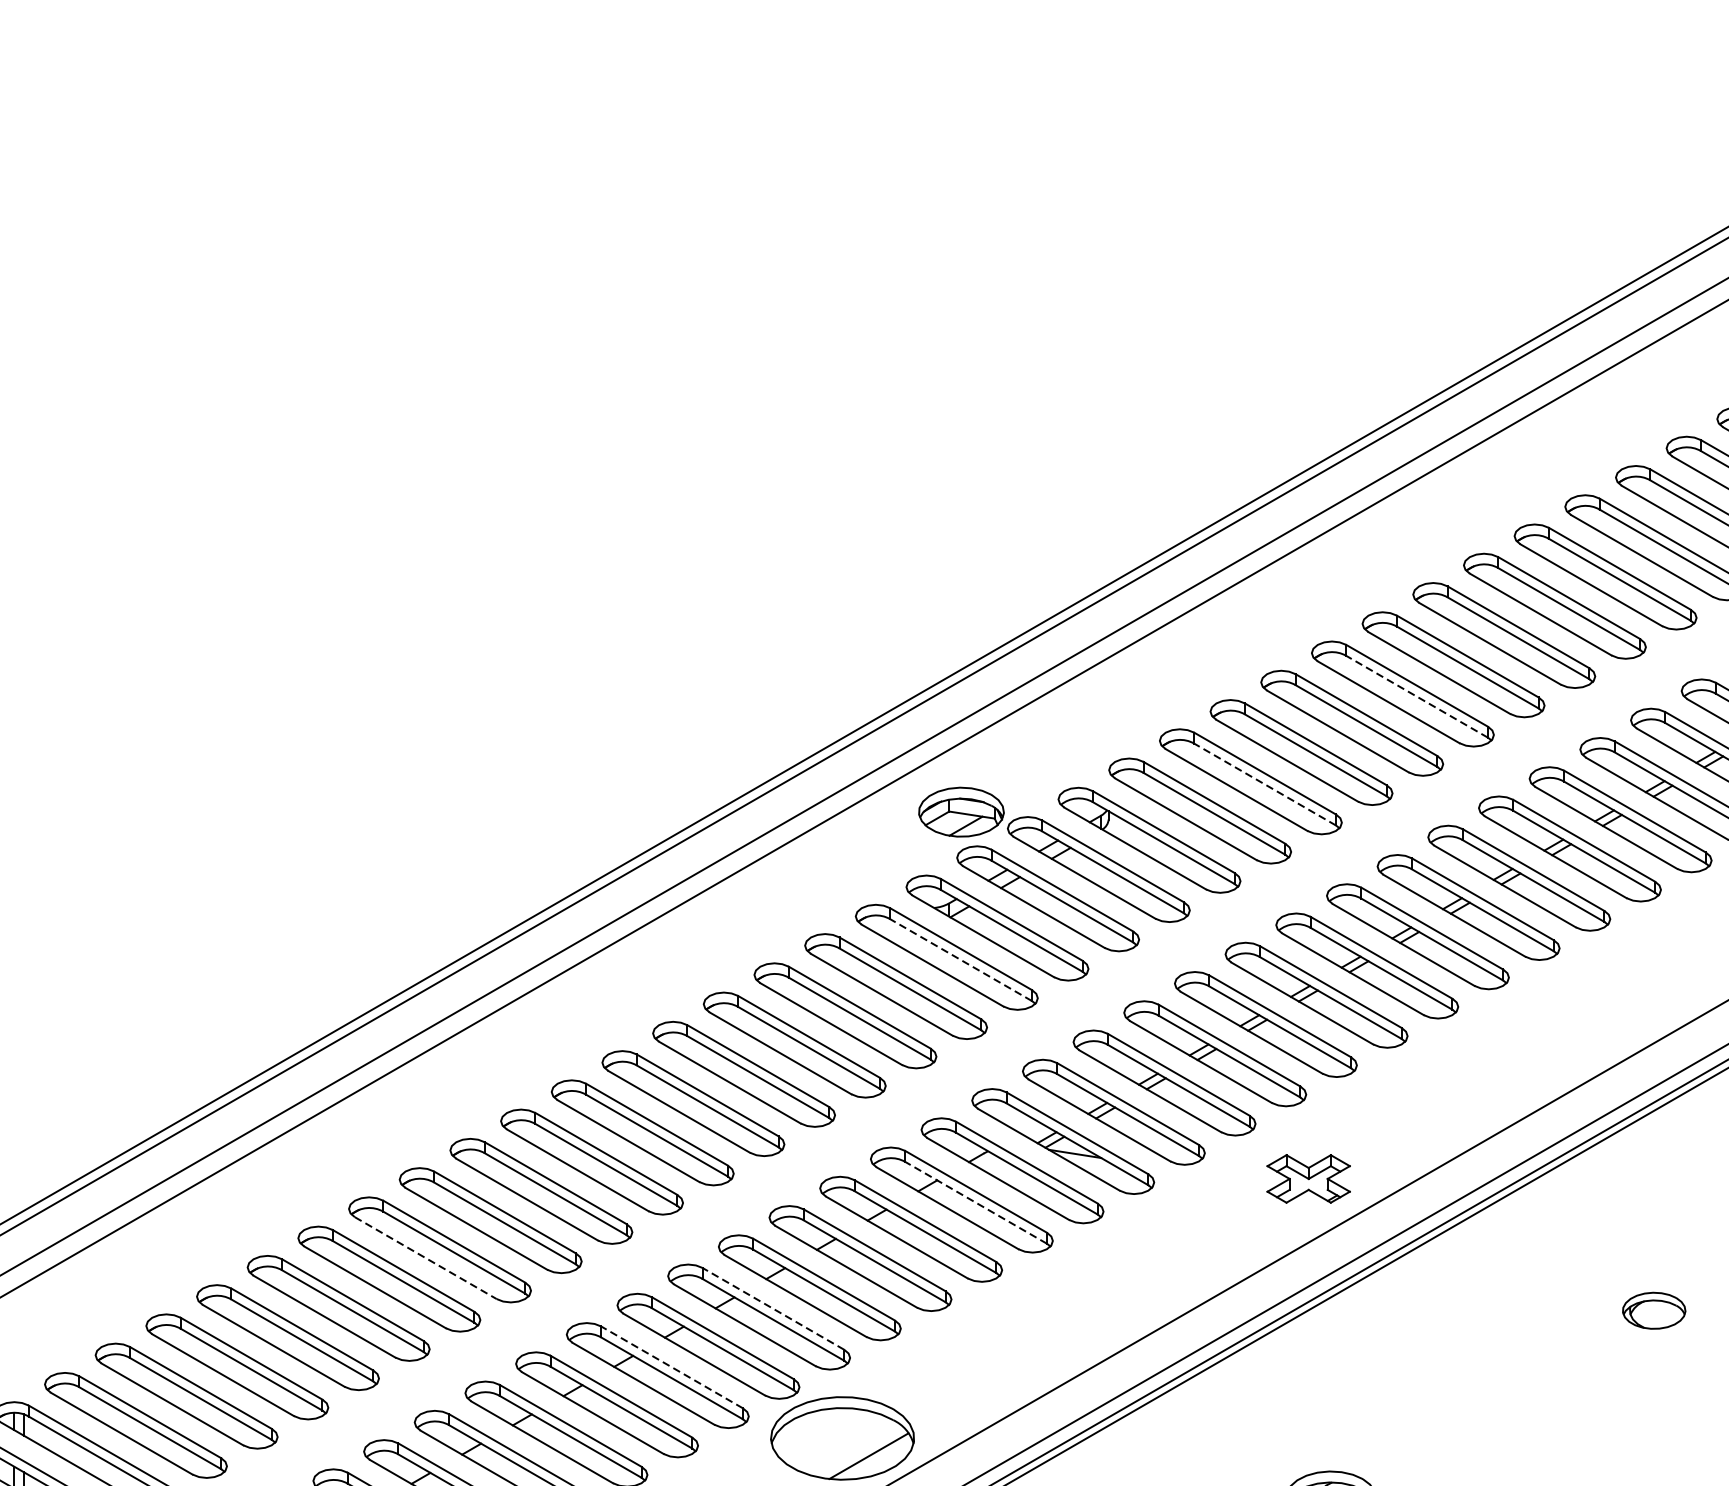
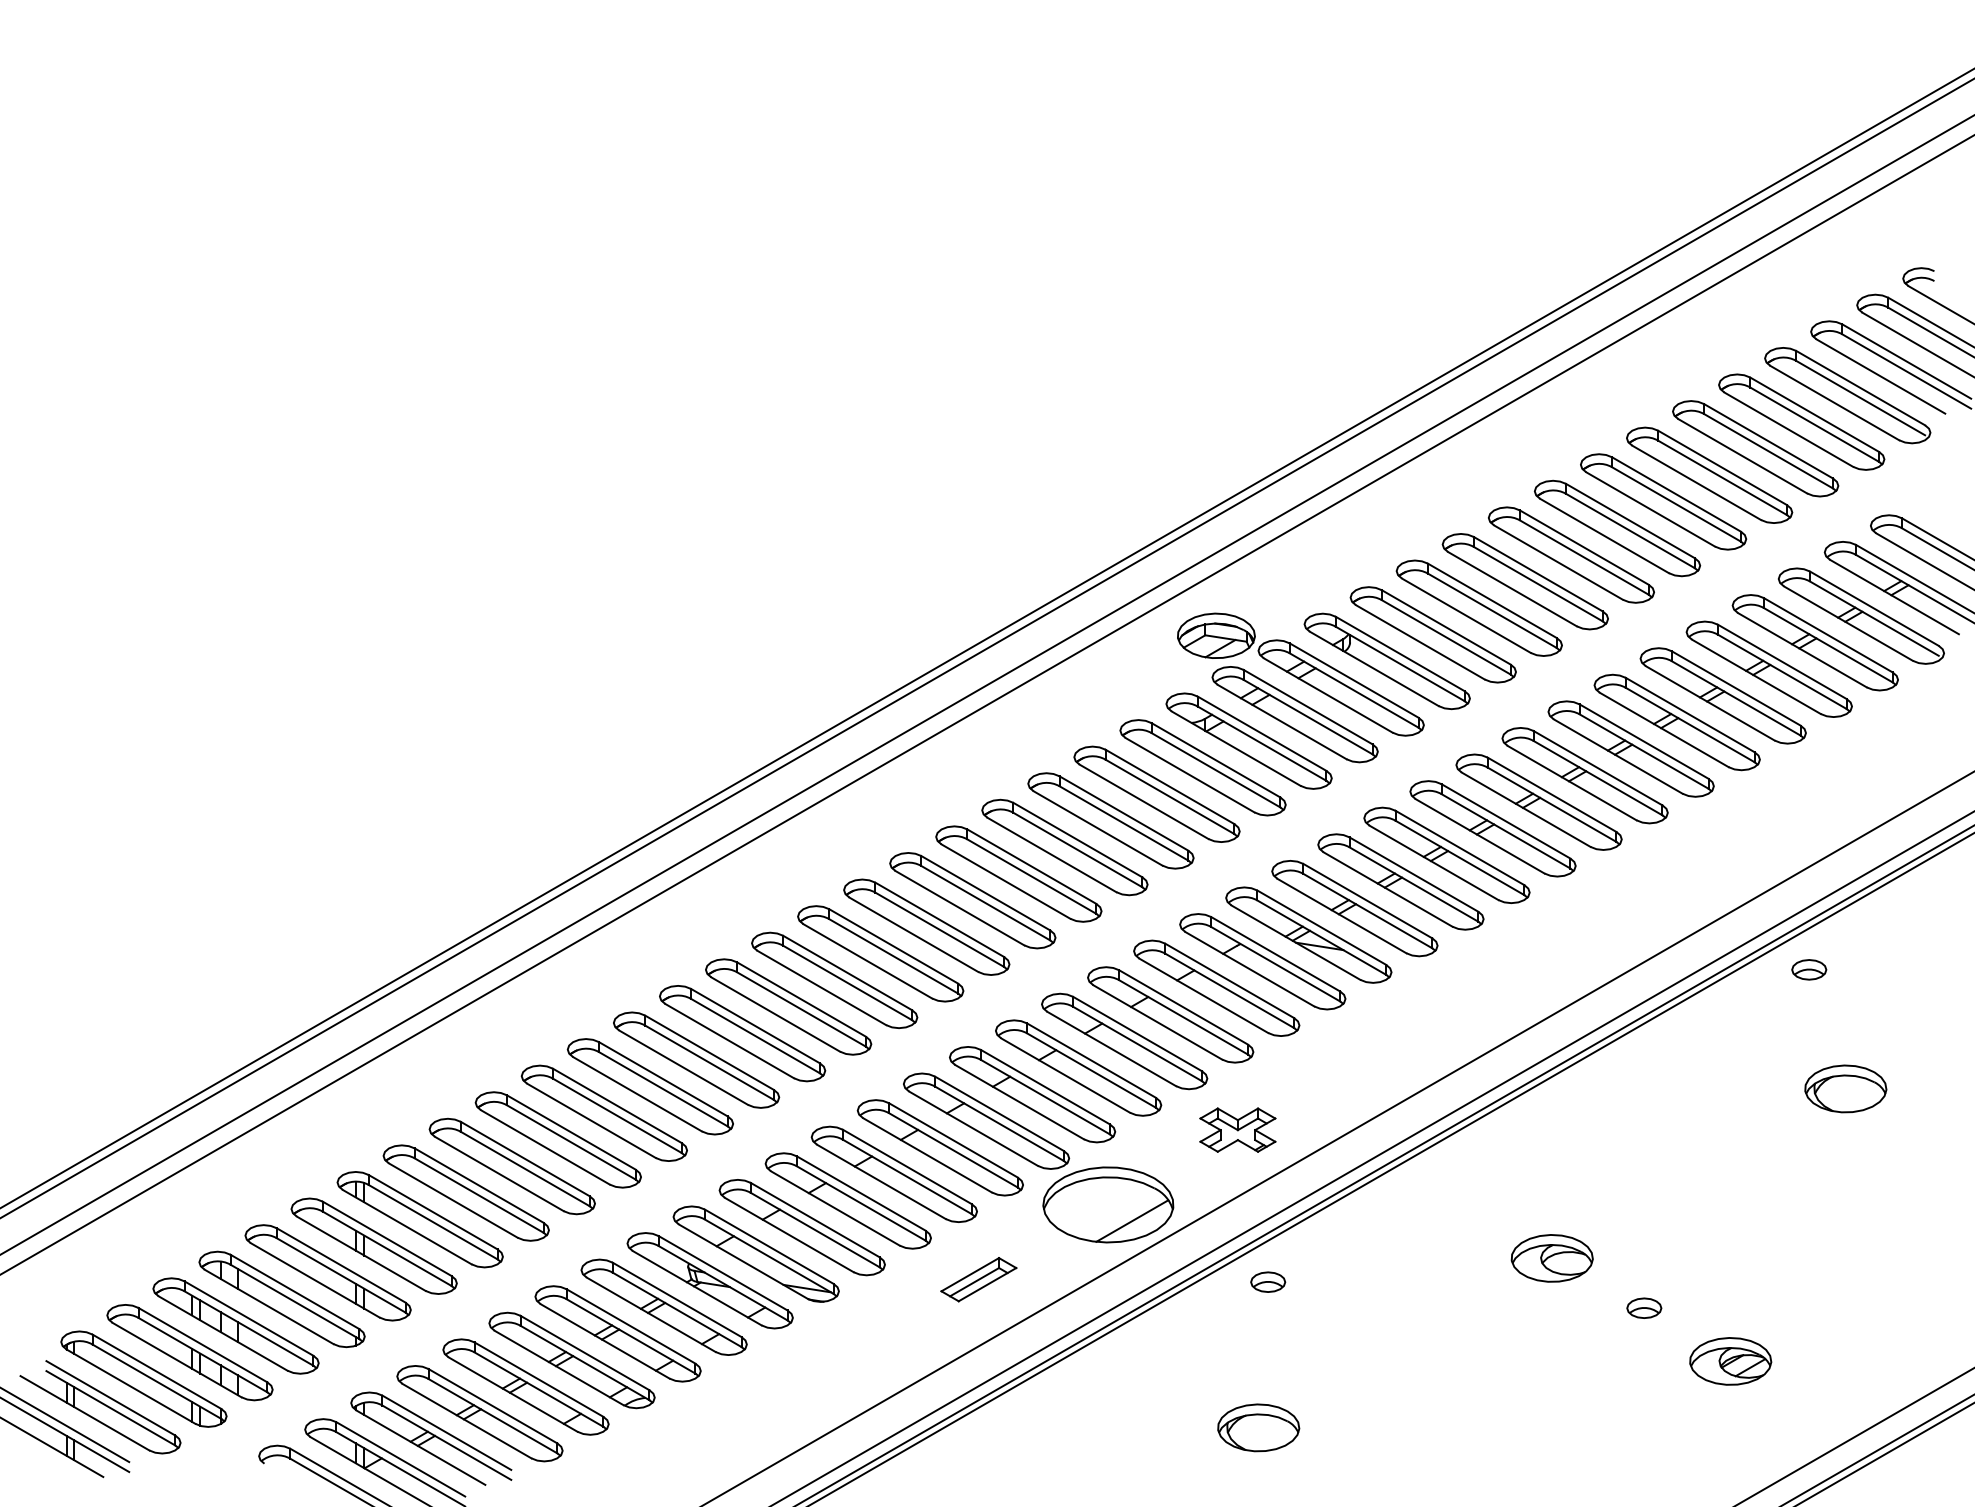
line: (1417, 696) -> (1630, 530), dashed -> solid
line: (1264, 784) -> (1491, 610), dashed -> solid
line: (960, 960) -> (1215, 770), dashed -> solid
part: (1308, 1178) -> (1237, 1129), moved
part: (1614, 1179) -> (1809, 969), added
line: (975, 1202) -> (1229, 990), dashed -> solid
line: (426, 1258) -> (730, 1041), dashed -> solid
line: (773, 1308) -> (1045, 1086), dashed -> solid
part: (1653, 1310) -> (1845, 1088), size x1.43
line: (671, 1367) -> (952, 1140), dashed -> solid

